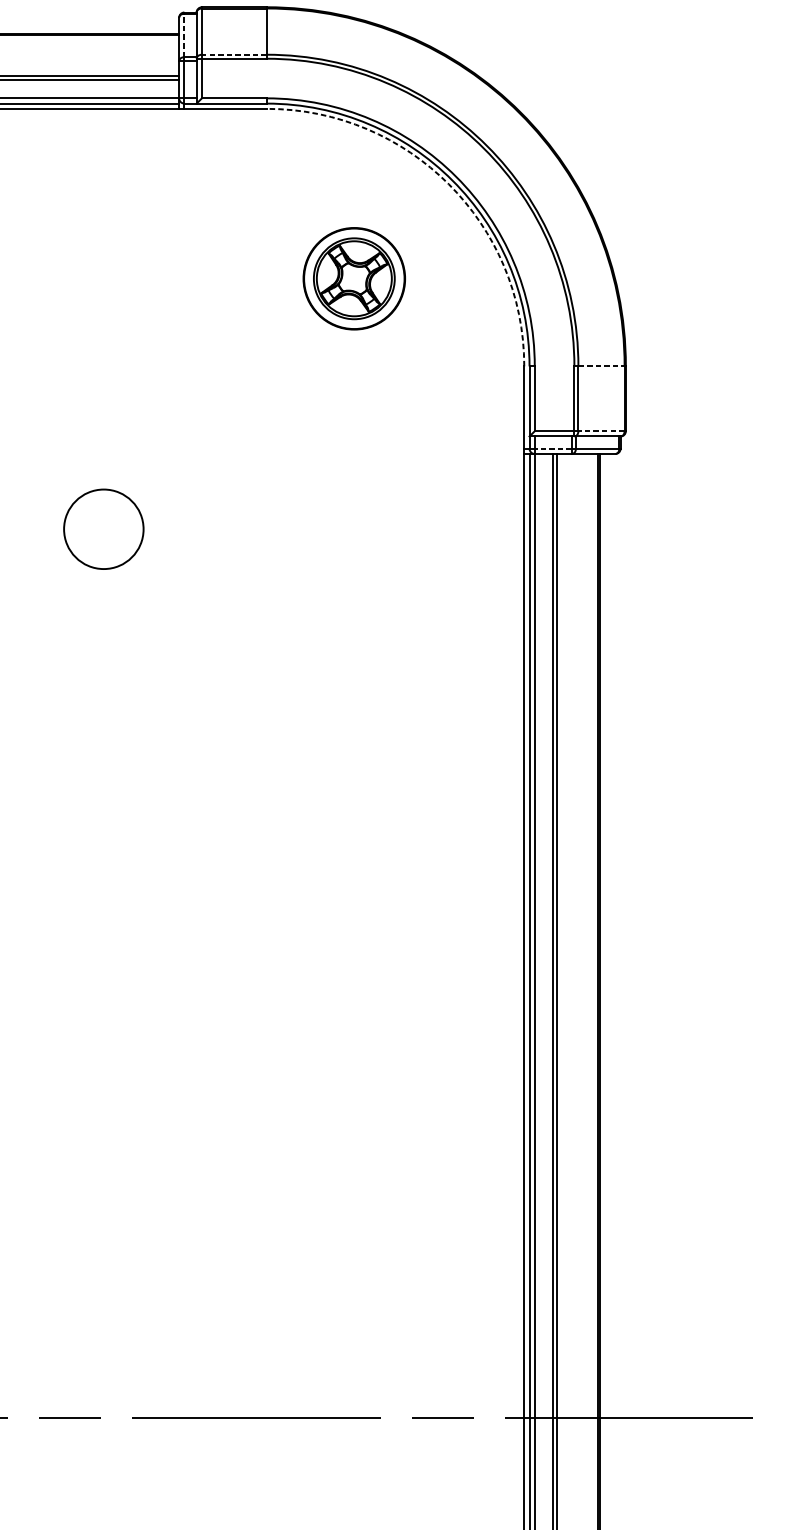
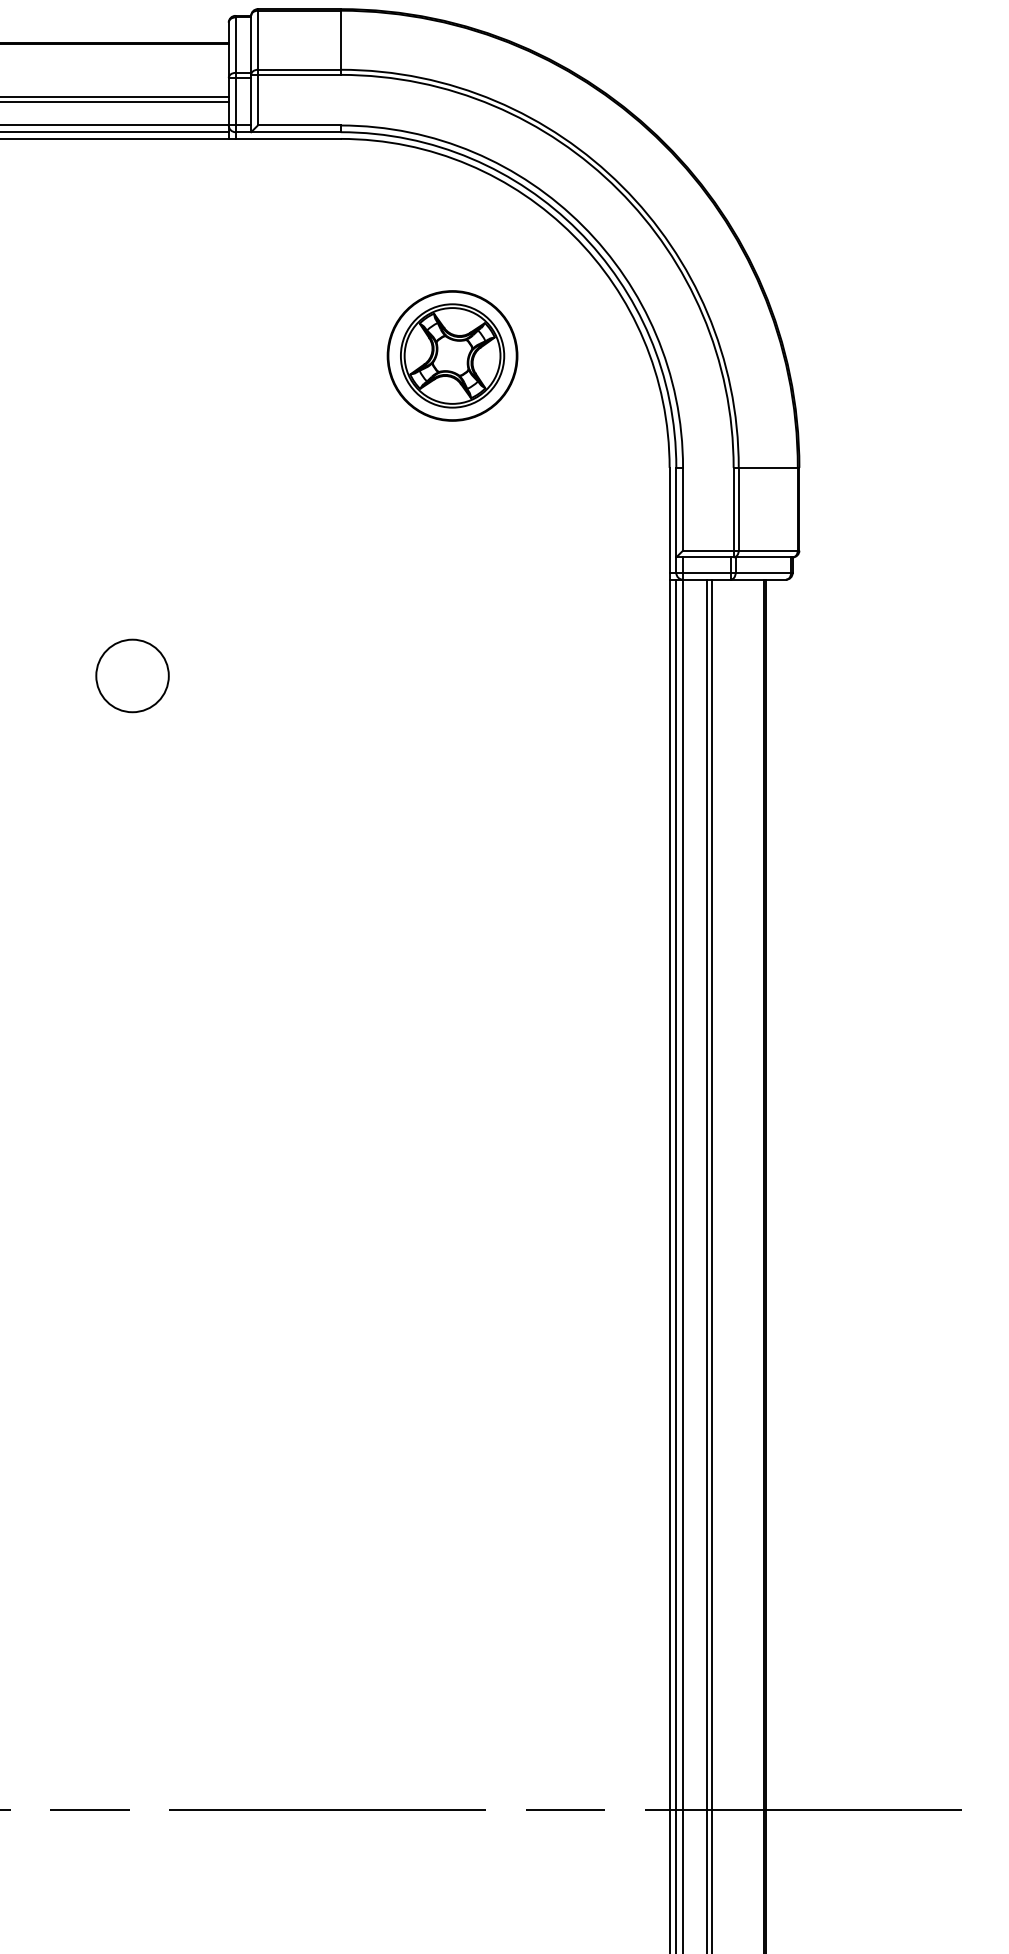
line: (184, 35) -> (235, 45), dashed -> solid
line: (233, 54) -> (298, 69), dashed -> solid
arc: (449, 184) -> (573, 235), dashed -> solid
line: (601, 366) -> (768, 467), dashed -> solid
line: (601, 431) -> (768, 550), dashed -> solid
line: (553, 449) -> (706, 573), dashed -> solid
circle: (103, 528) -> (132, 675), size x0.71

